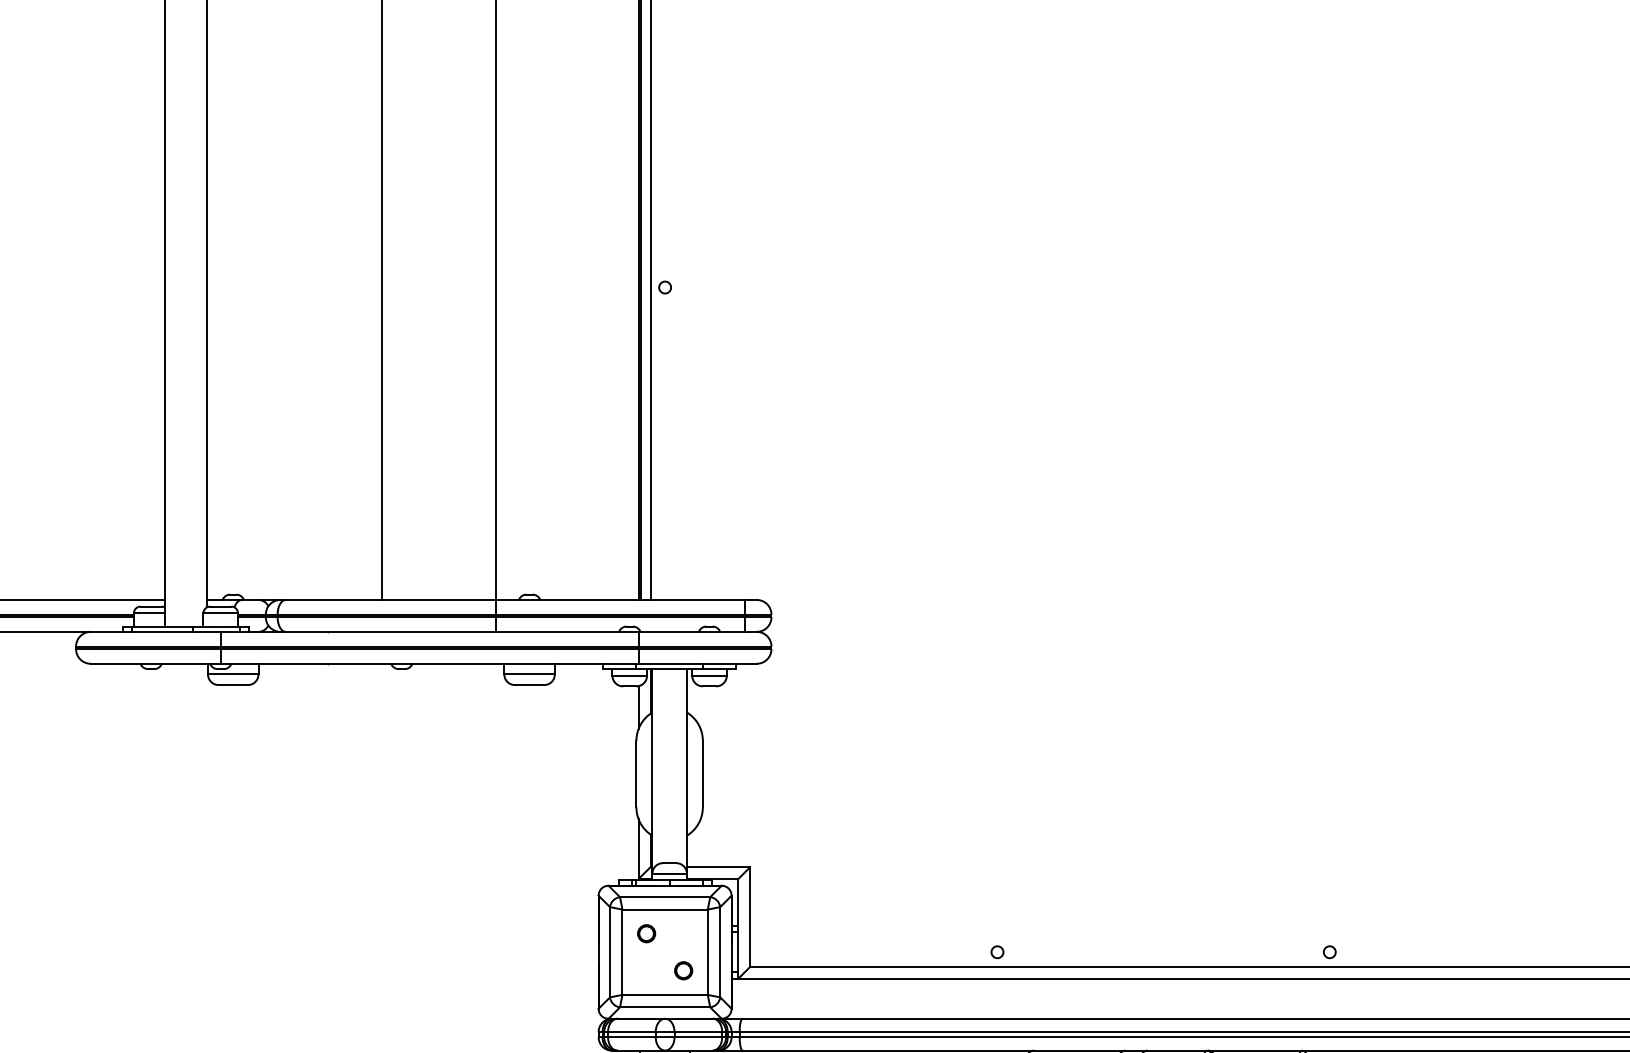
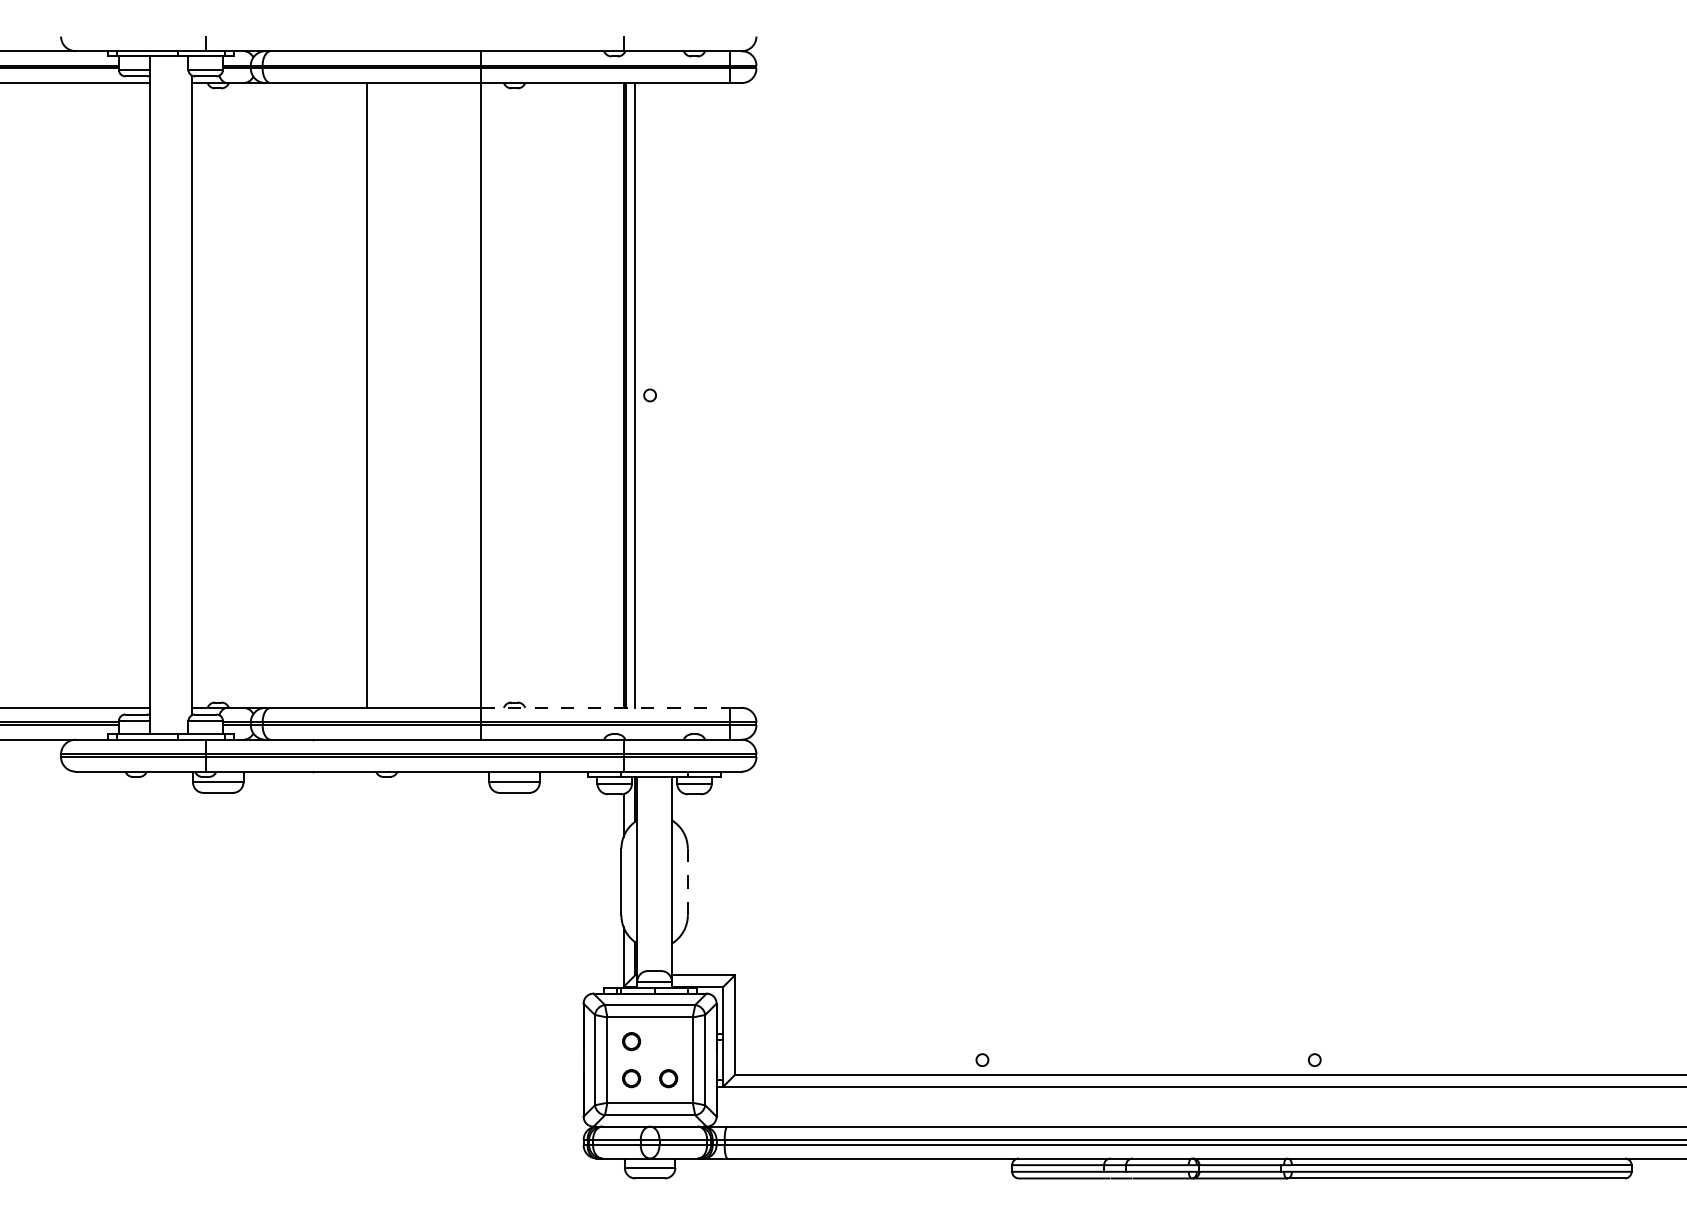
line: (621, 599) -> (606, 707), solid -> dashed
line: (702, 774) -> (687, 882), solid -> dashed
part: (646, 970) -> (631, 1078), added

